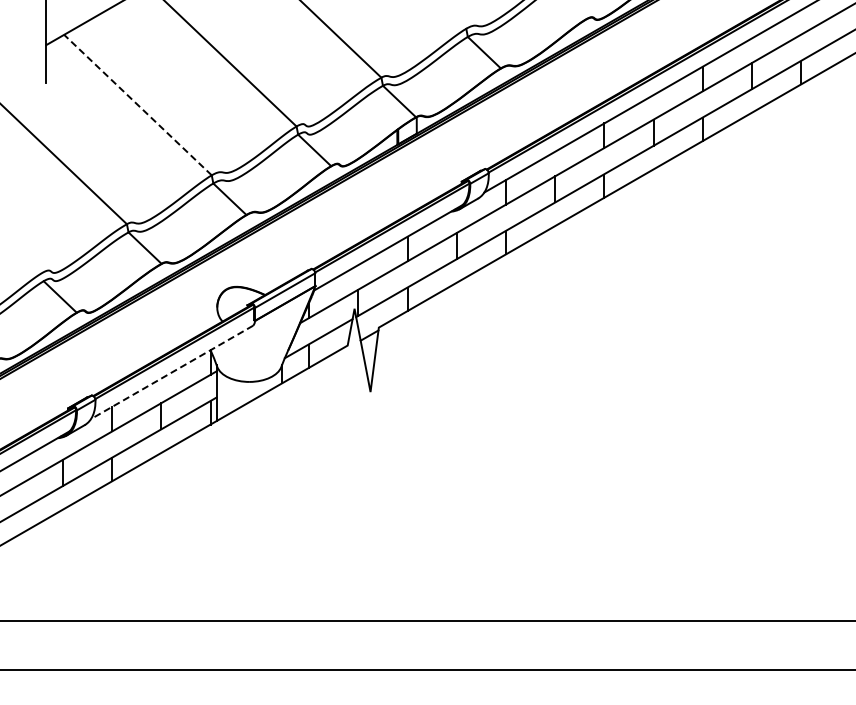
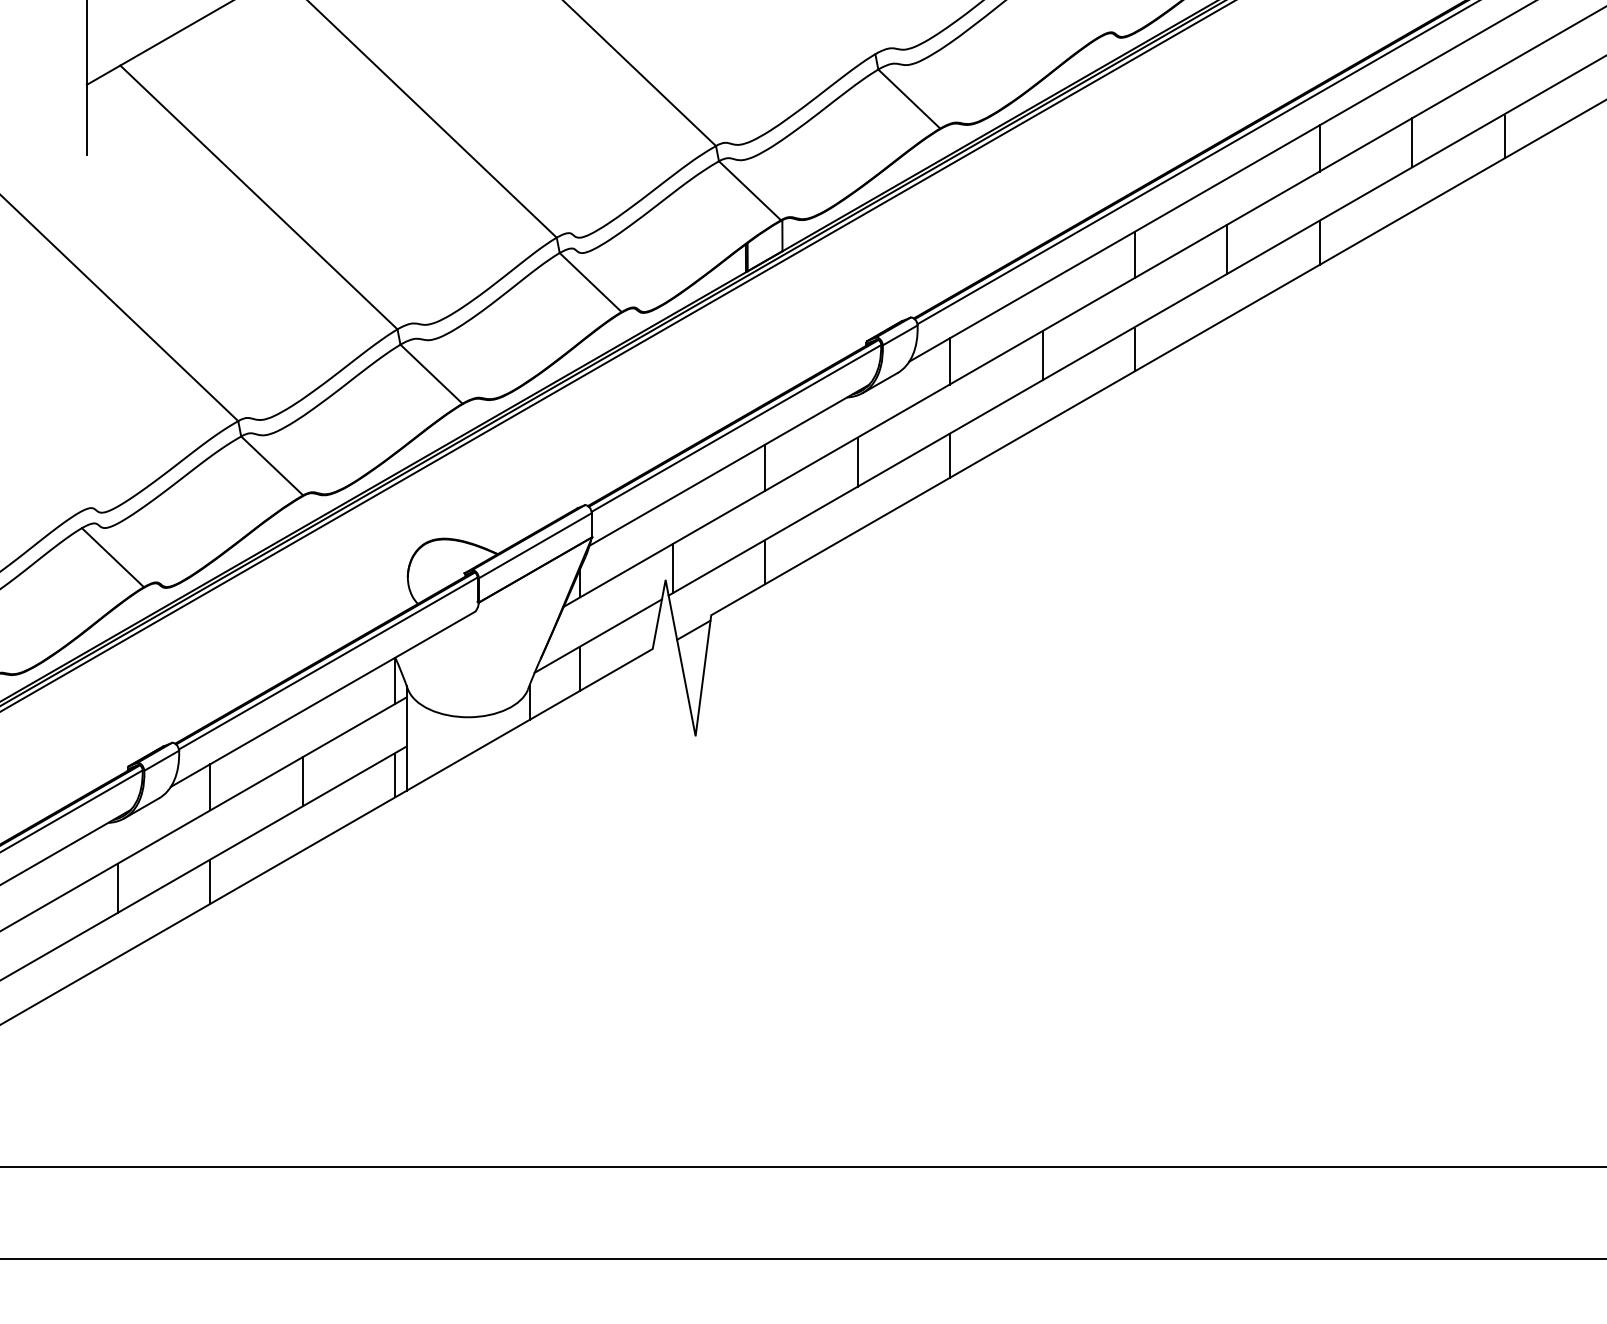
line: (137, 105) -> (258, 198), dashed -> solid
line: (172, 372) -> (323, 699), dashed -> solid

